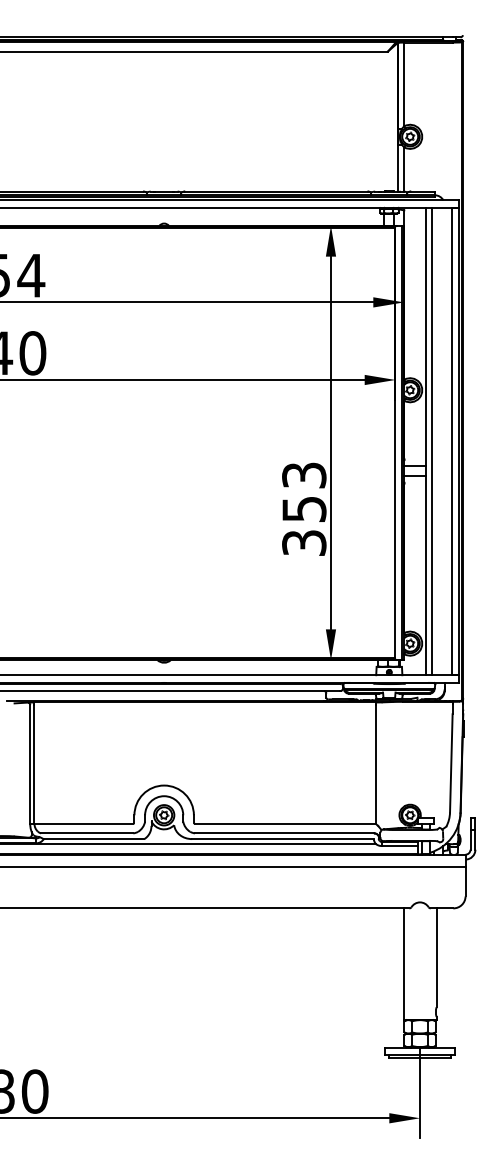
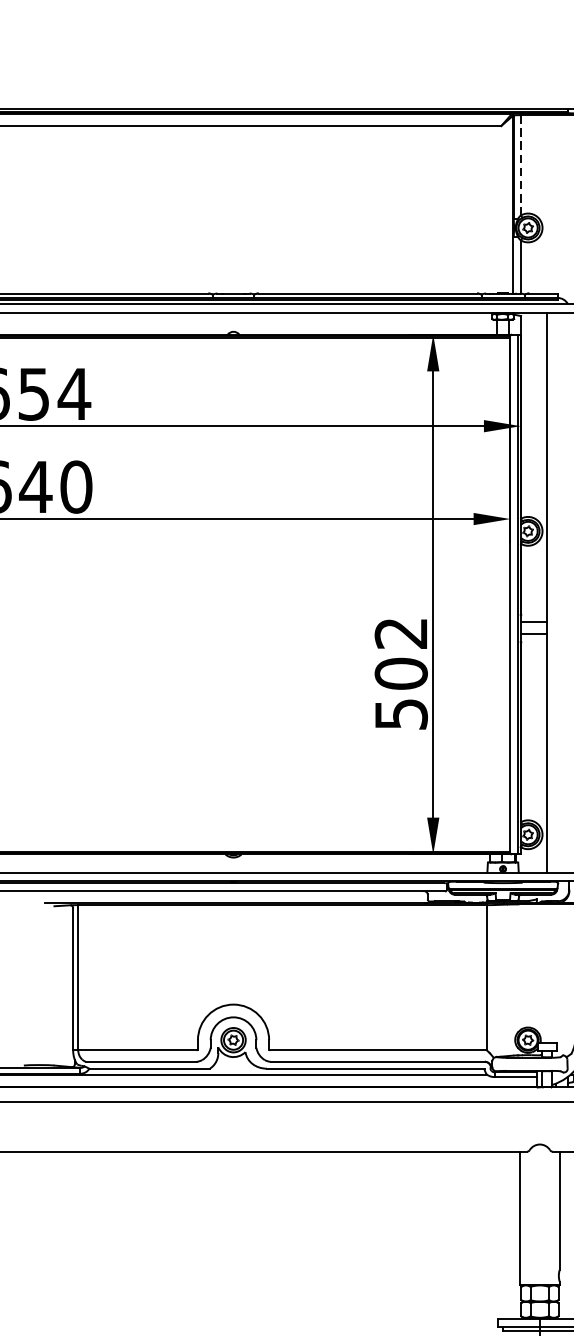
line: (404, 84) -> (521, 165), solid -> dashed
line: (432, 441) -> (554, 592), removed
text: (304, 508) -> (401, 672), 353 -> 502

